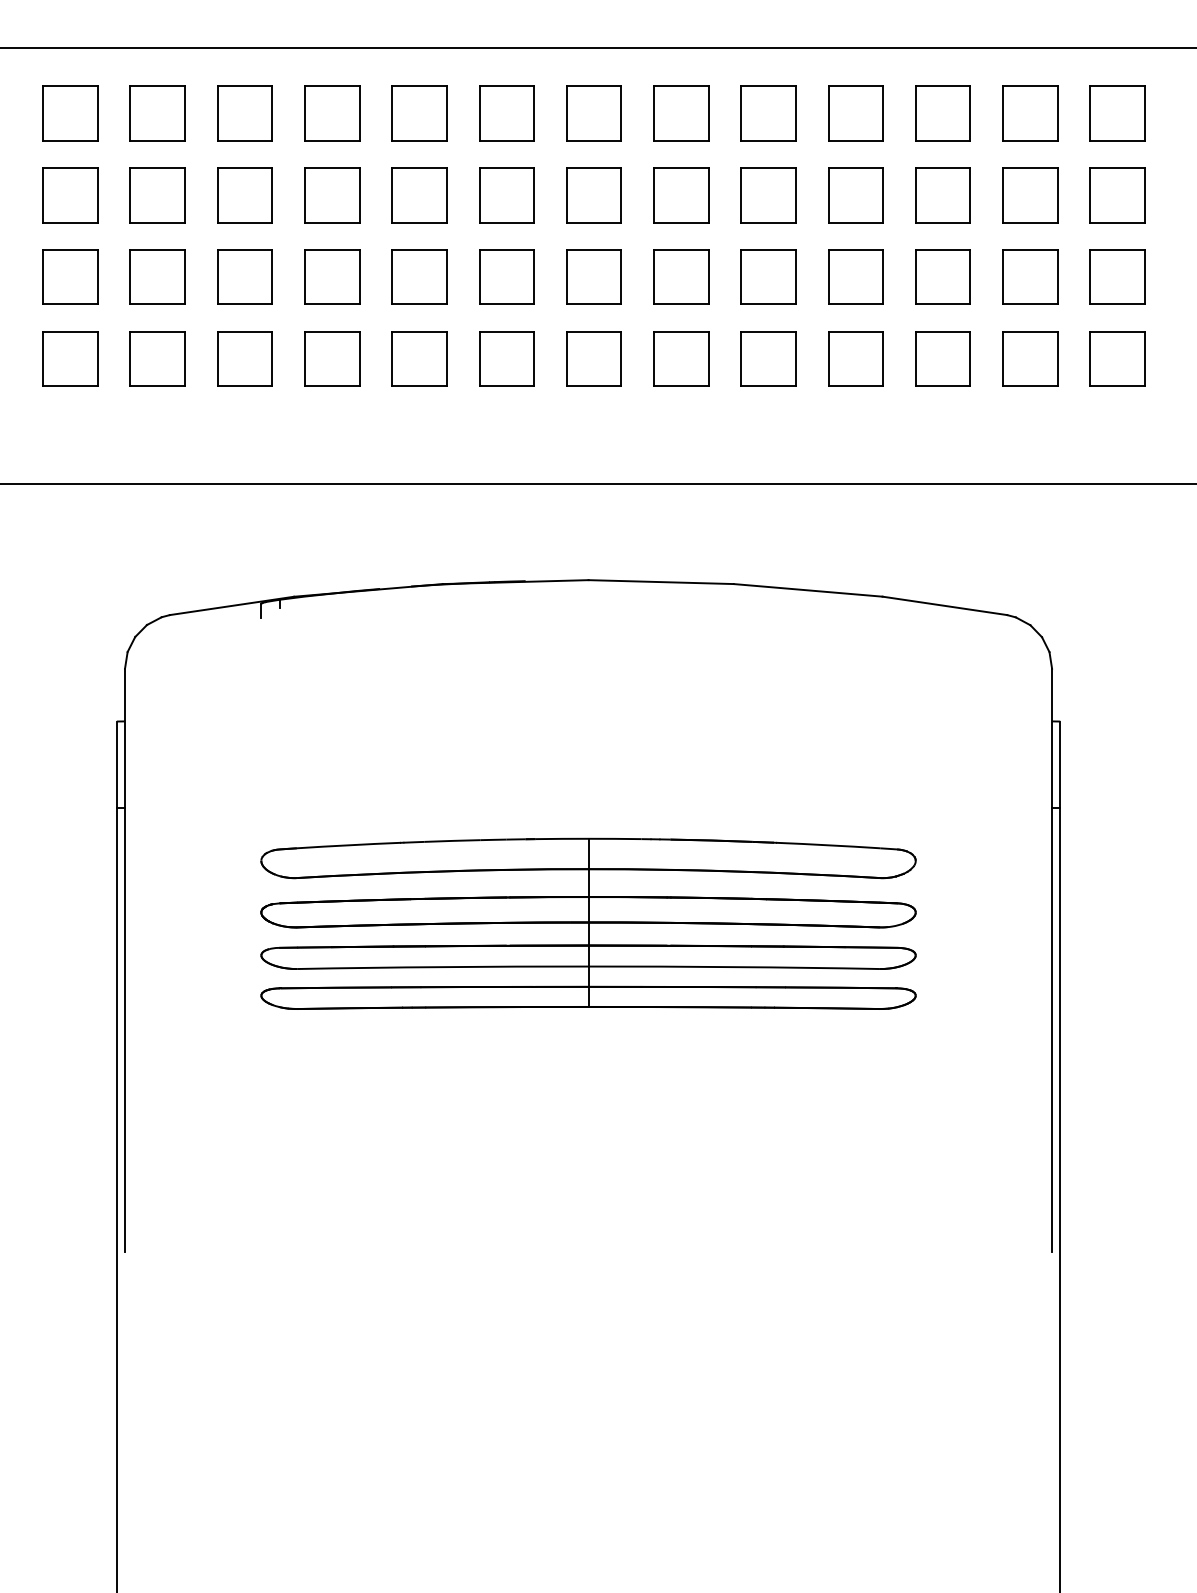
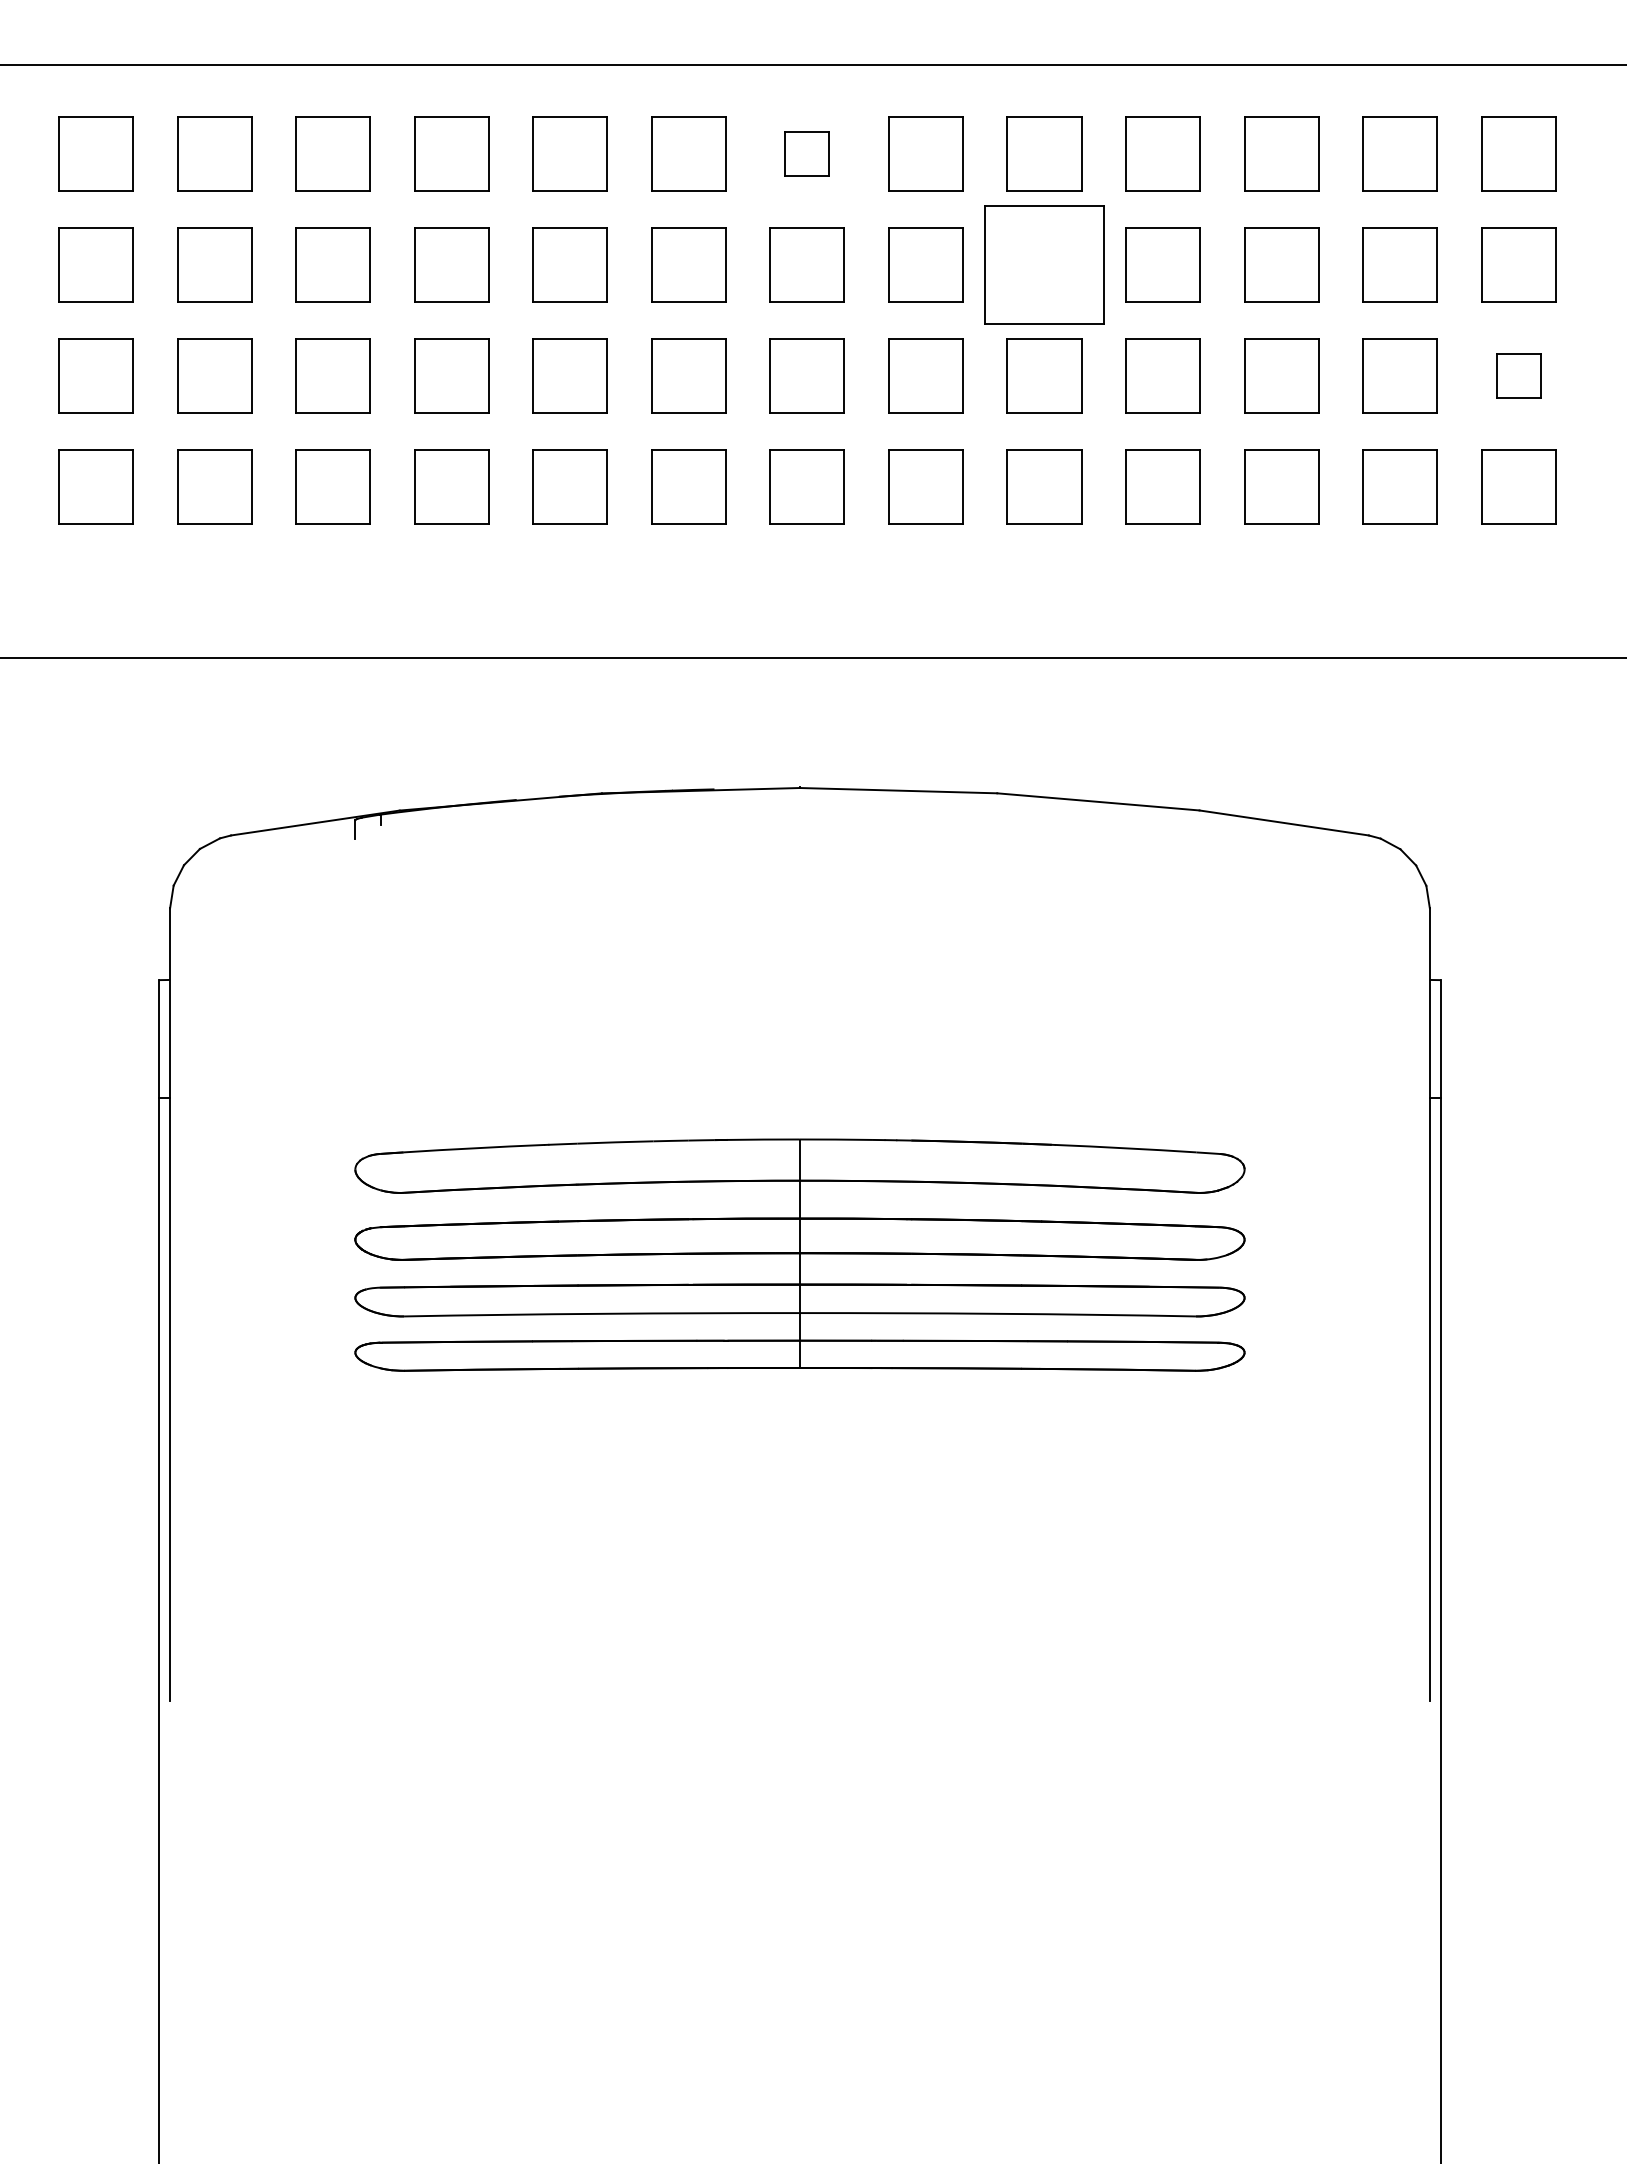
part: (593, 113) -> (806, 153), size x0.6
part: (768, 194) -> (1044, 264), size x1.6
part: (1117, 276) -> (1518, 375), size x0.6

